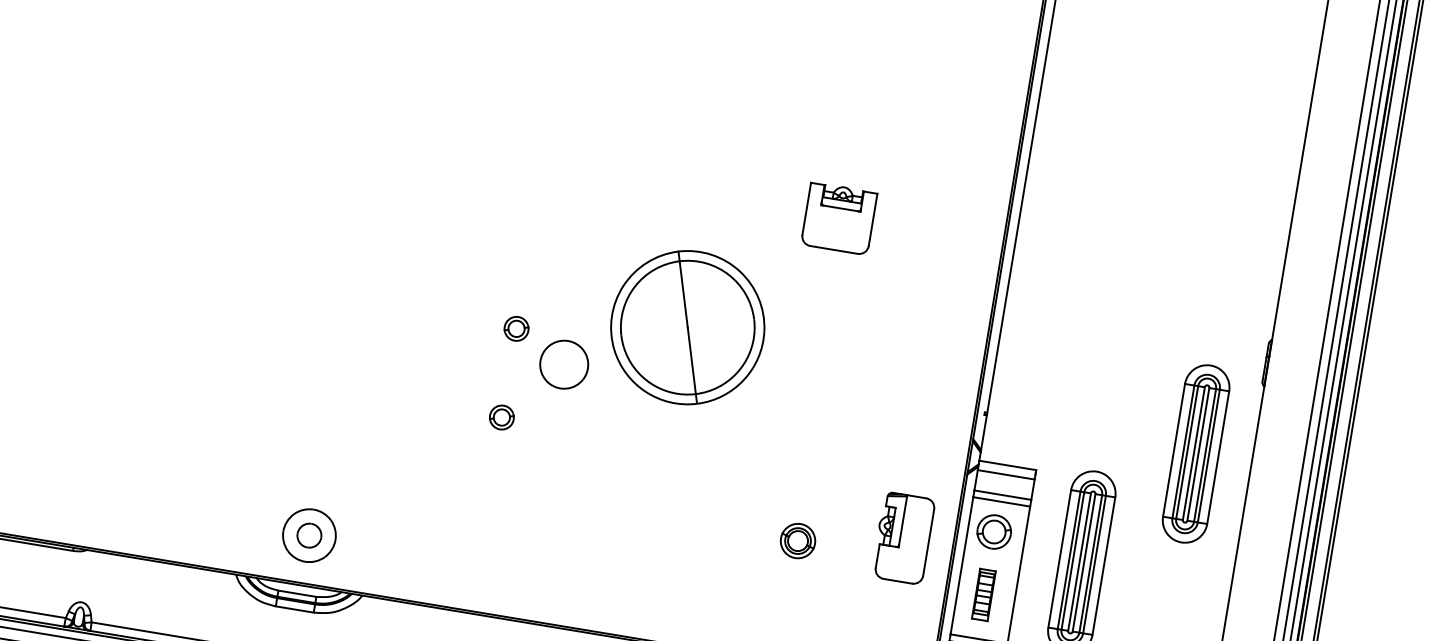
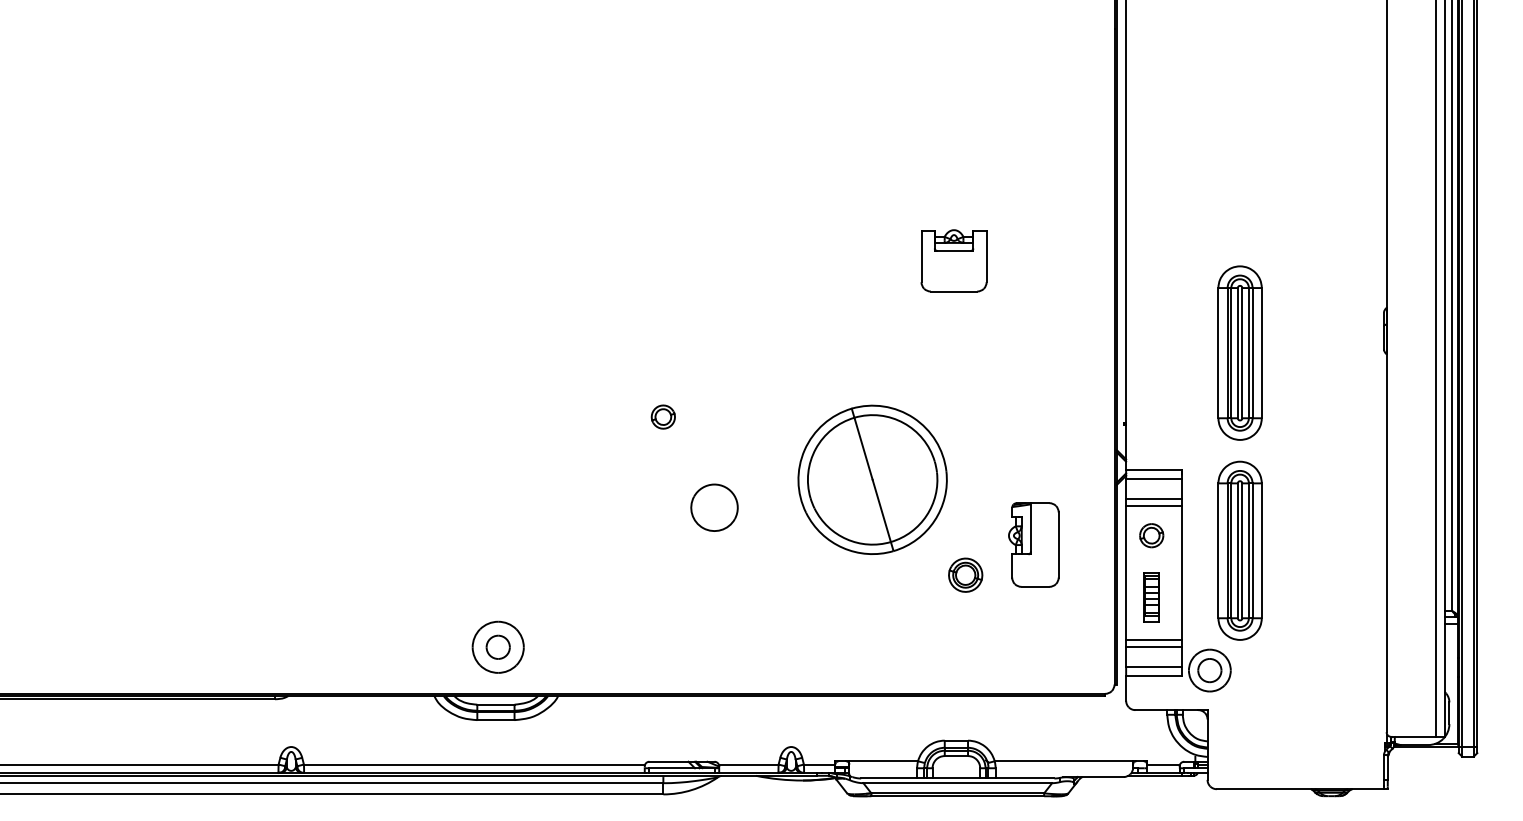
part: (687, 327) -> (872, 479), moved
part: (564, 364) -> (714, 507), moved
part: (501, 416) -> (662, 503), removed
part: (1195, 453) -> (1239, 352), moved
part: (994, 531) -> (1151, 535), size x0.71
part: (903, 537) -> (1033, 544), moved

